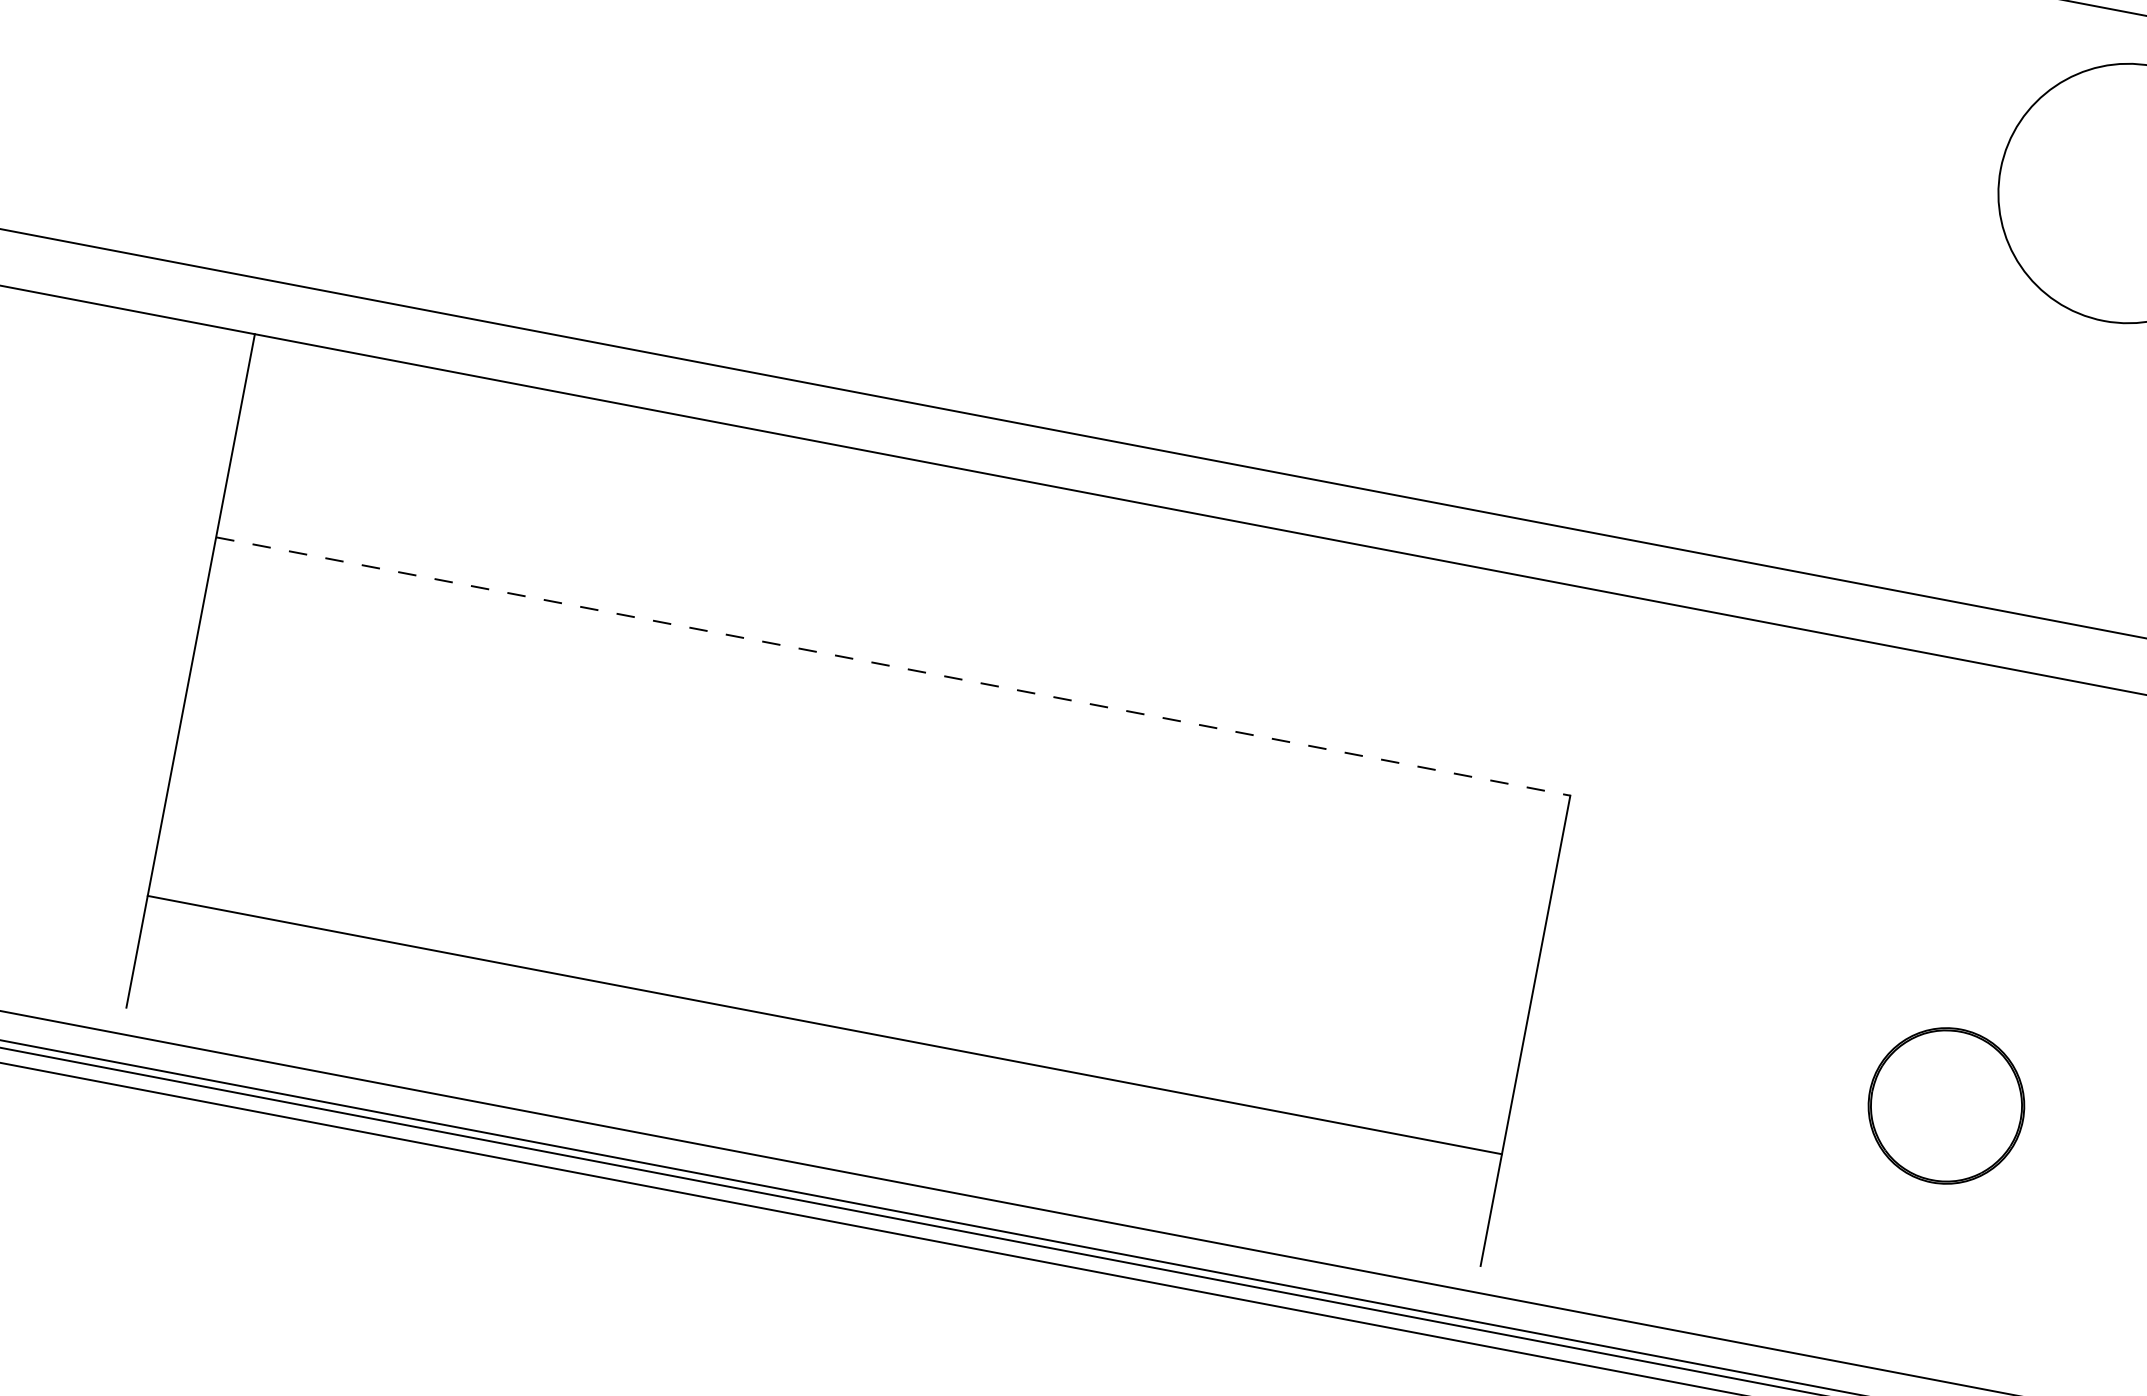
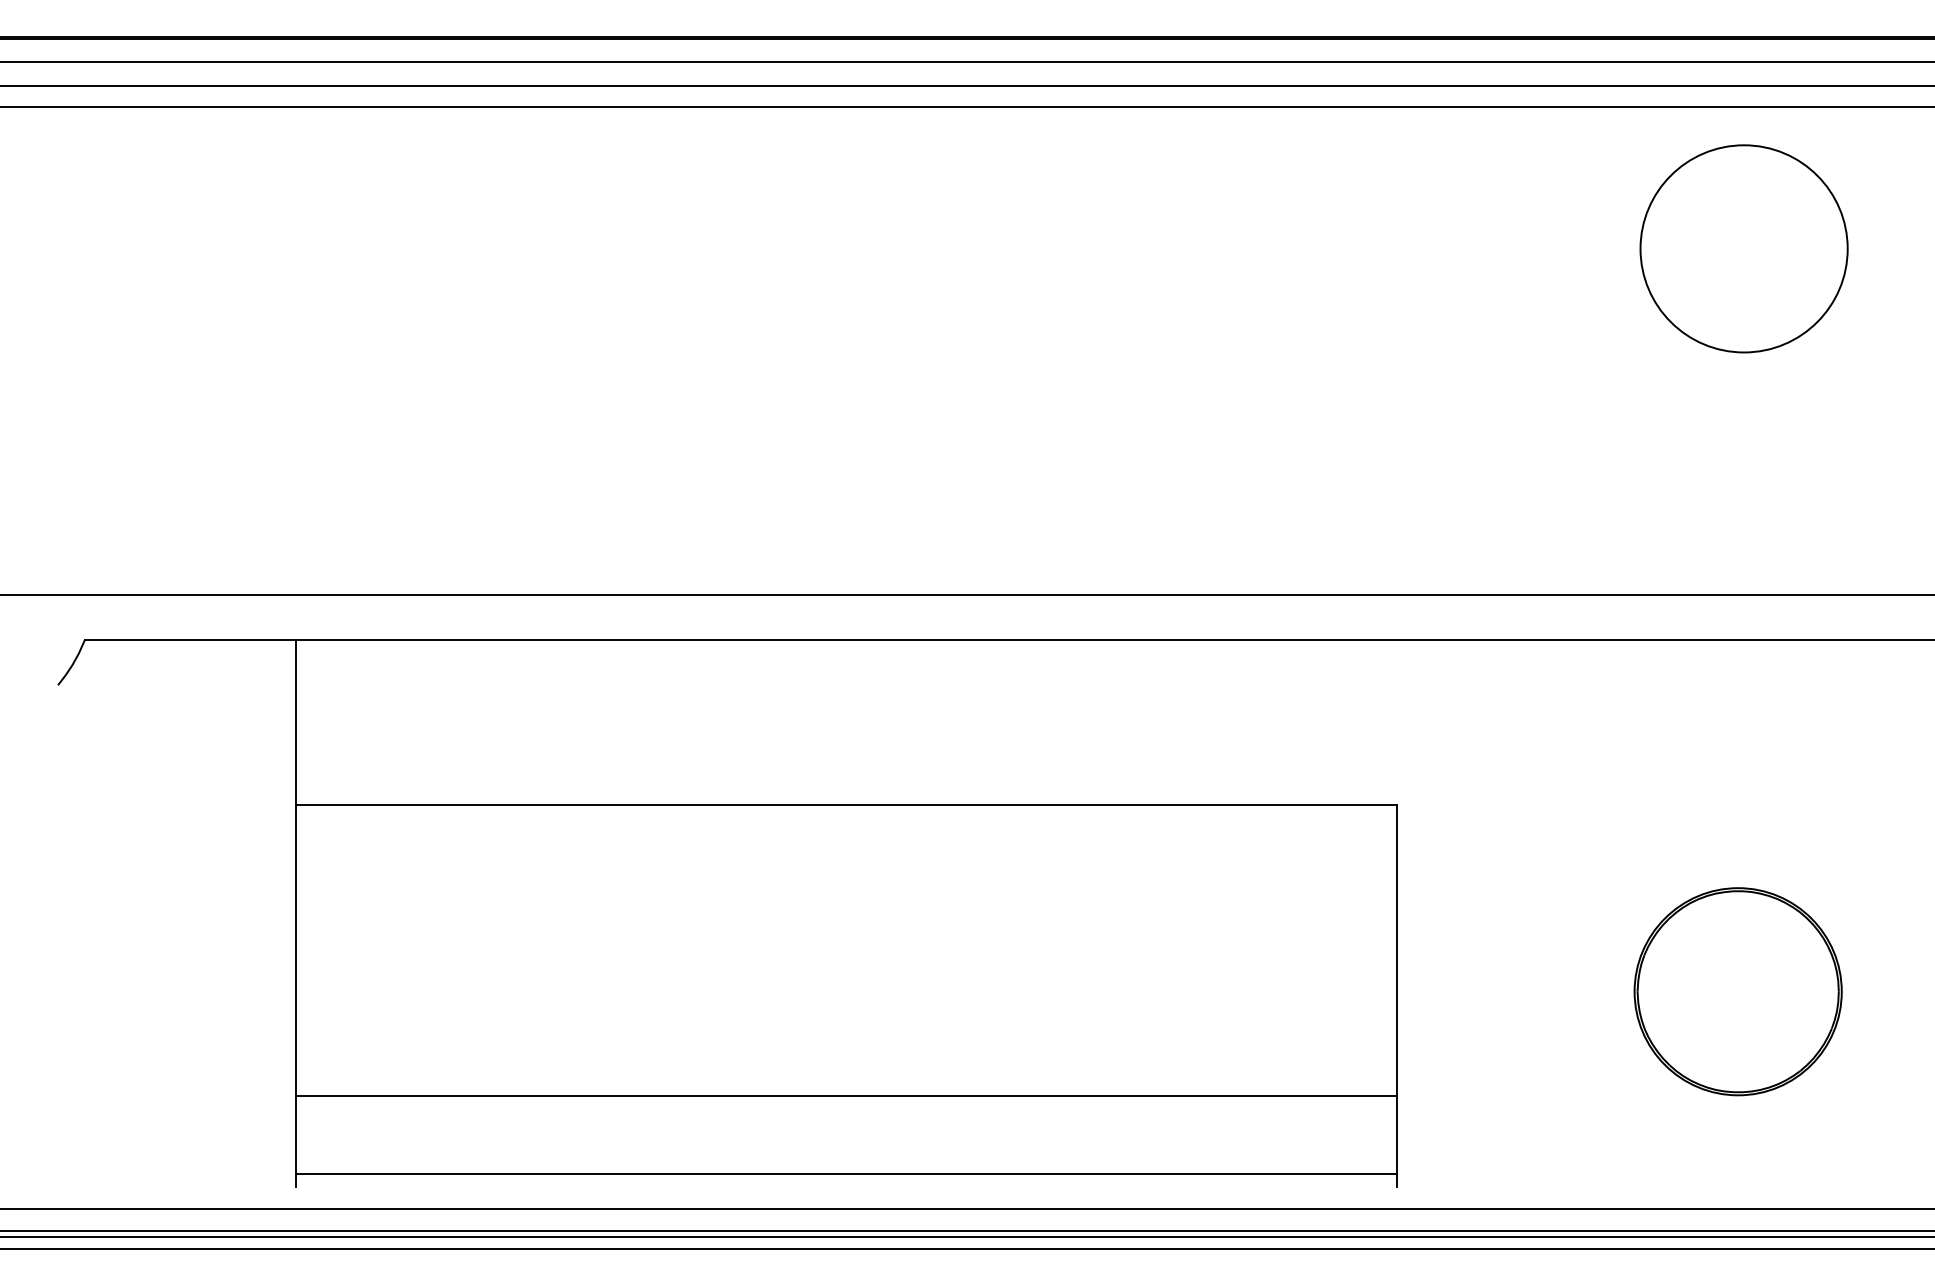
line: (893, 666) -> (846, 804), dashed -> solid
part: (1945, 1105) -> (1737, 991), size x1.67
line: (805, 1121) -> (845, 1174), added

